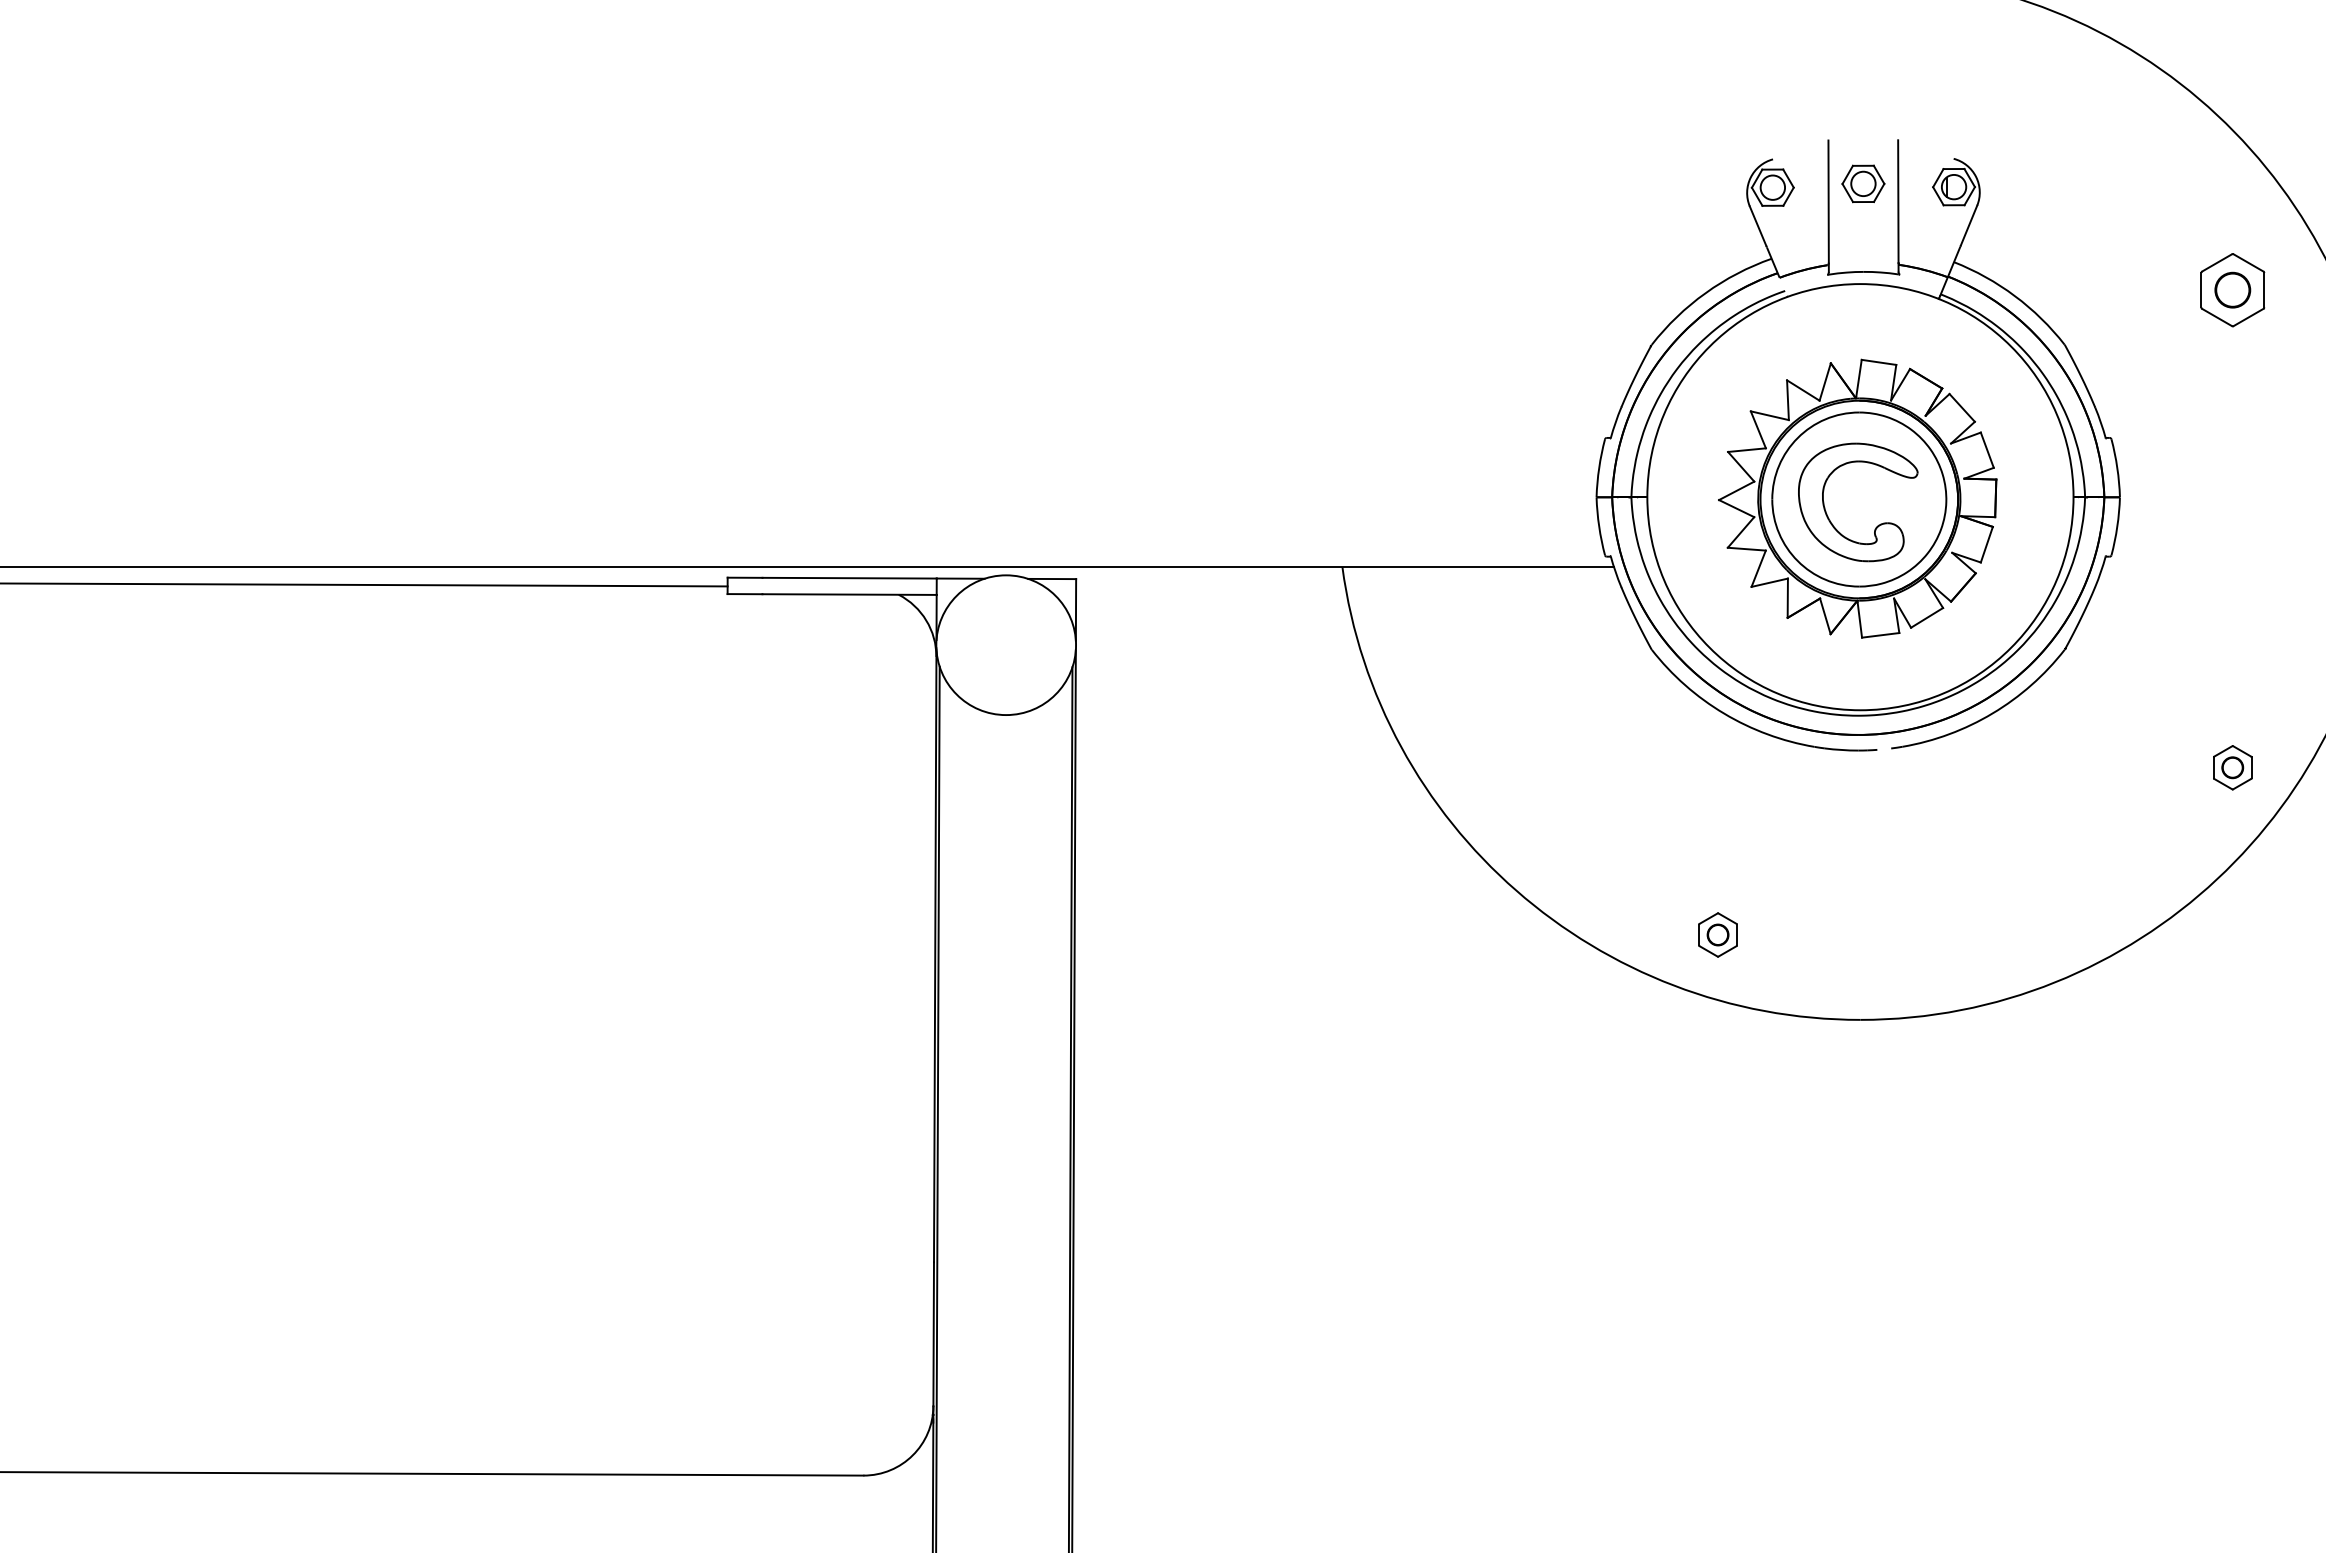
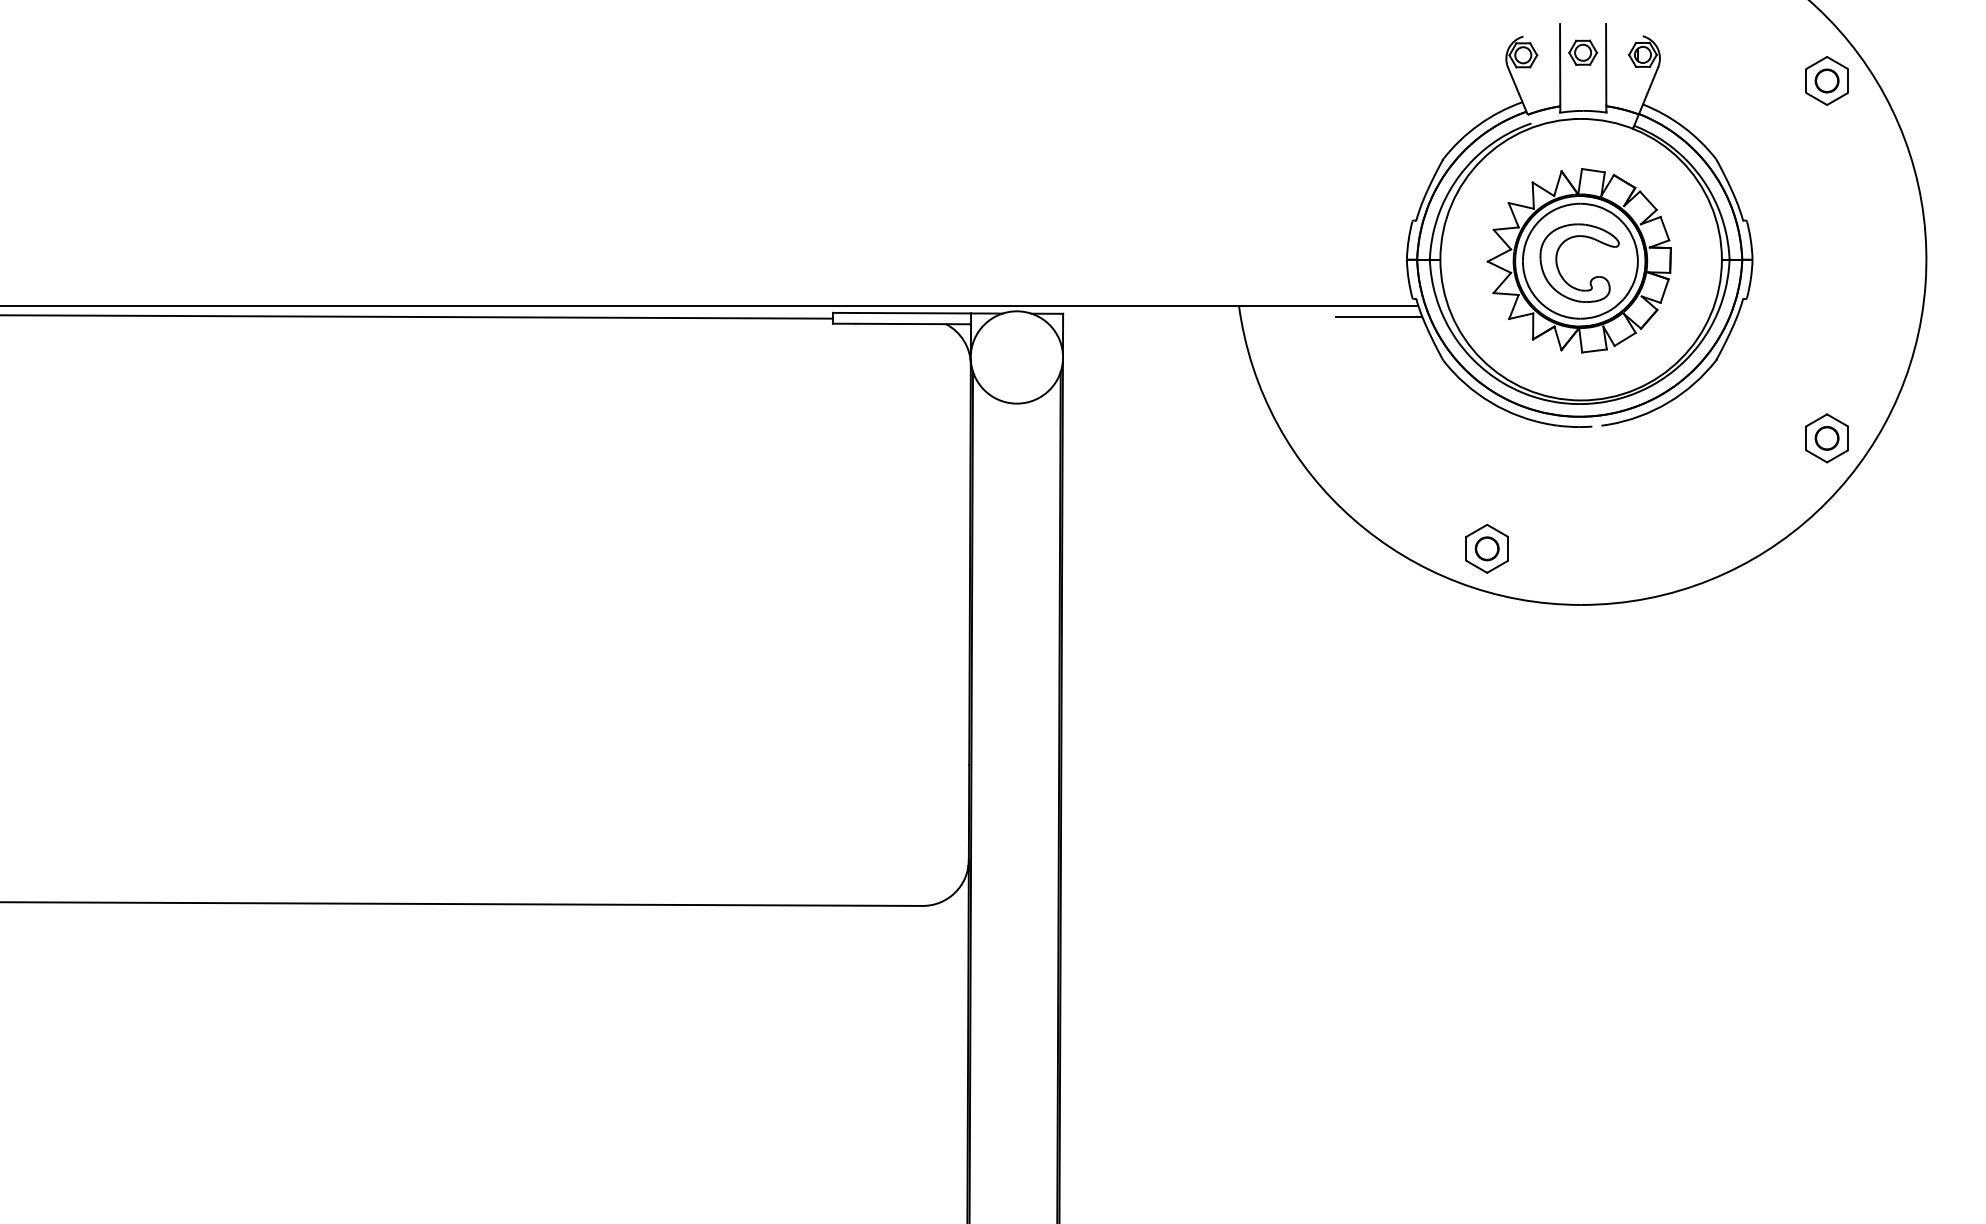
part: (2231, 289) -> (1826, 80), moved
line: (1555, 583) -> (1379, 316), added
part: (2231, 767) -> (1826, 438), size x1.67
part: (1717, 934) -> (1486, 548), size x1.67

